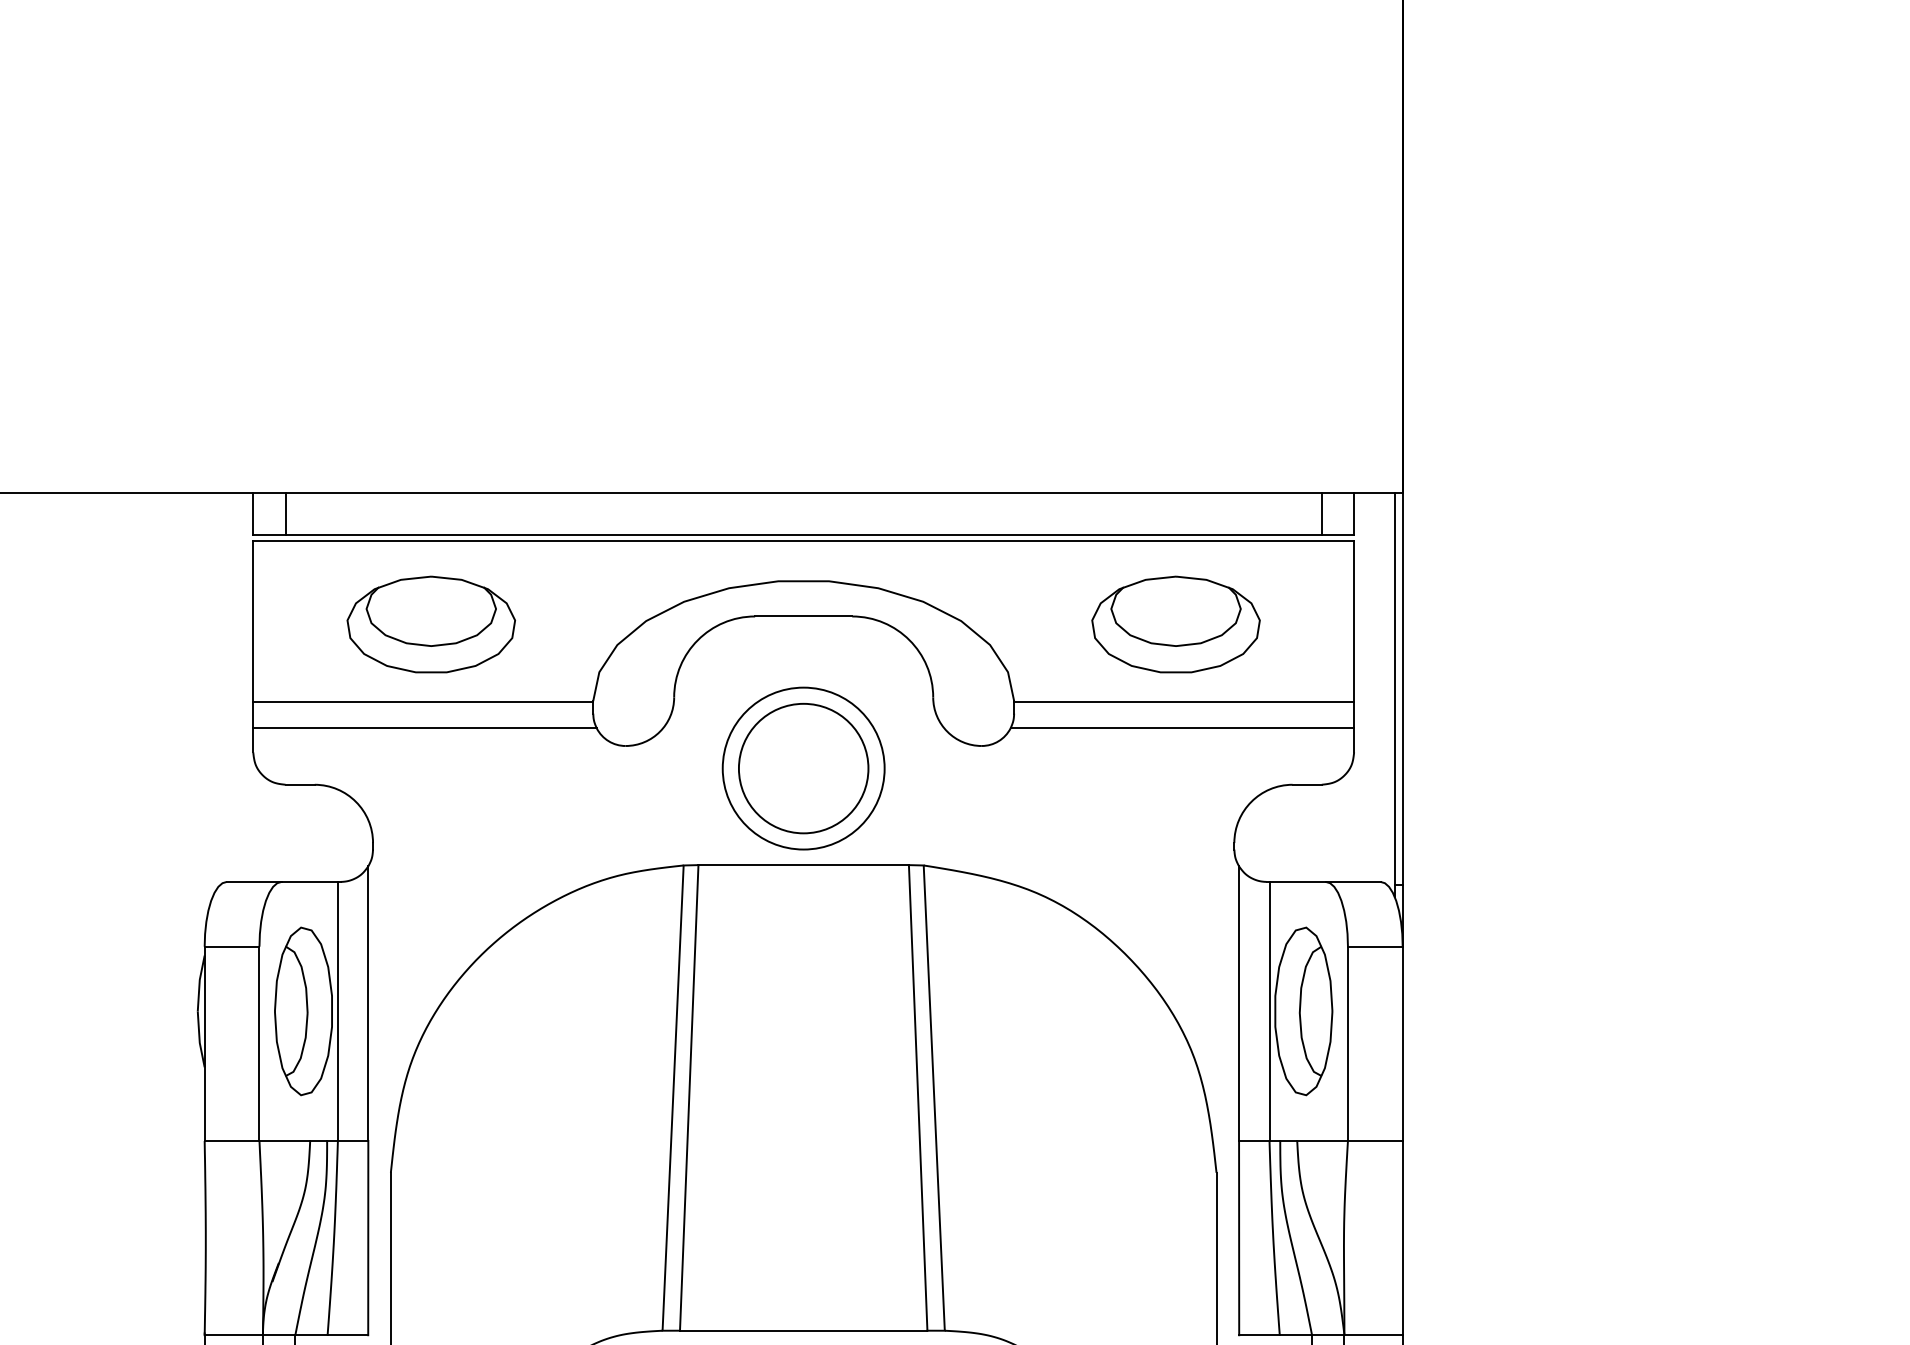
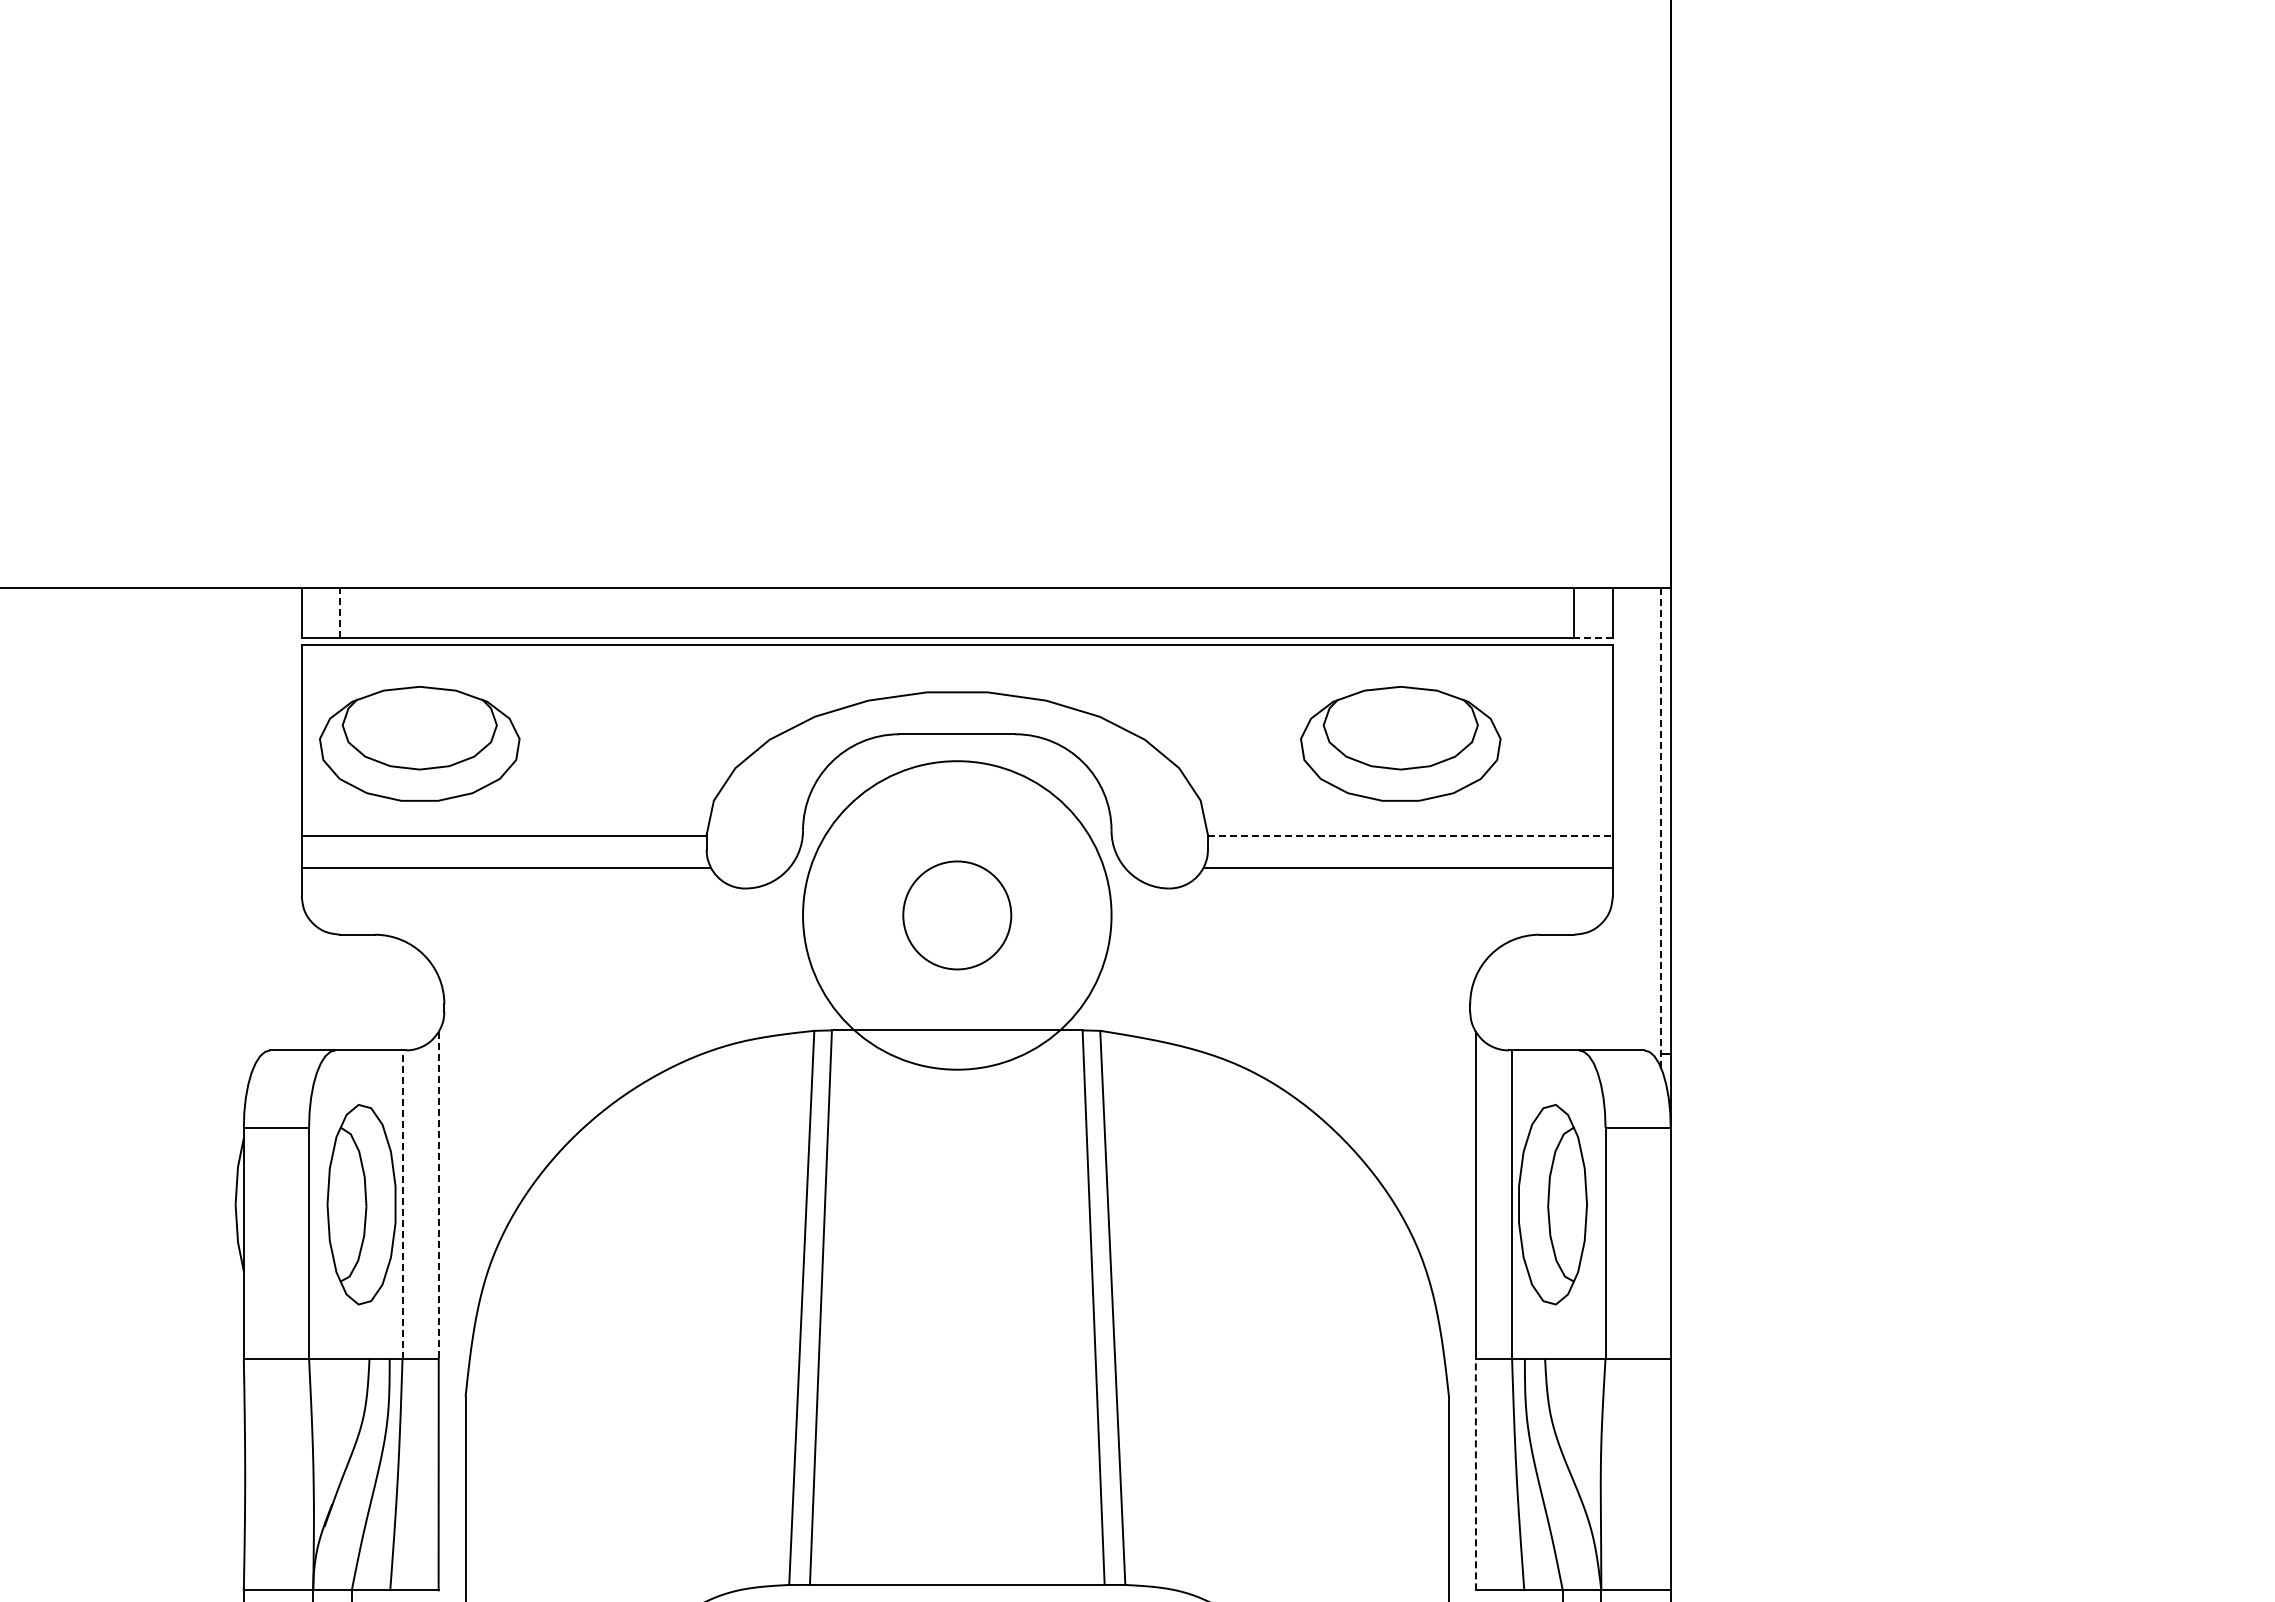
line: (285, 514) -> (340, 612), solid -> dashed
line: (1337, 535) -> (1593, 637), solid -> dashed
part: (431, 624) -> (419, 743), moved
line: (1394, 695) -> (1661, 828), solid -> dashed
line: (1184, 702) -> (1410, 836), solid -> dashed
circle: (803, 768) -> (956, 915), size x1.6
circle: (803, 768) -> (957, 915), size x0.7
line: (368, 1003) -> (438, 1195), solid -> dashed
line: (337, 1011) -> (402, 1204), solid -> dashed
line: (1238, 1237) -> (1475, 1474), solid -> dashed

